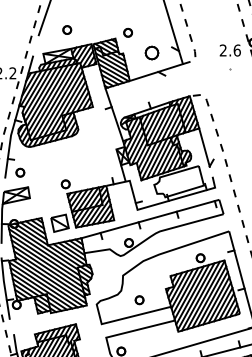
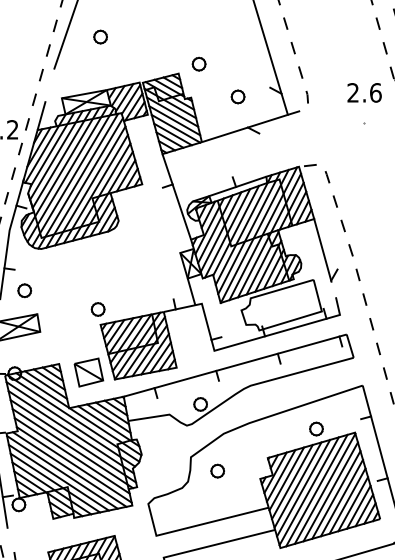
part: (67, 29) -> (101, 36), moved
part: (152, 52) -> (238, 96), size x0.62
part: (139, 300) -> (217, 471), moved

